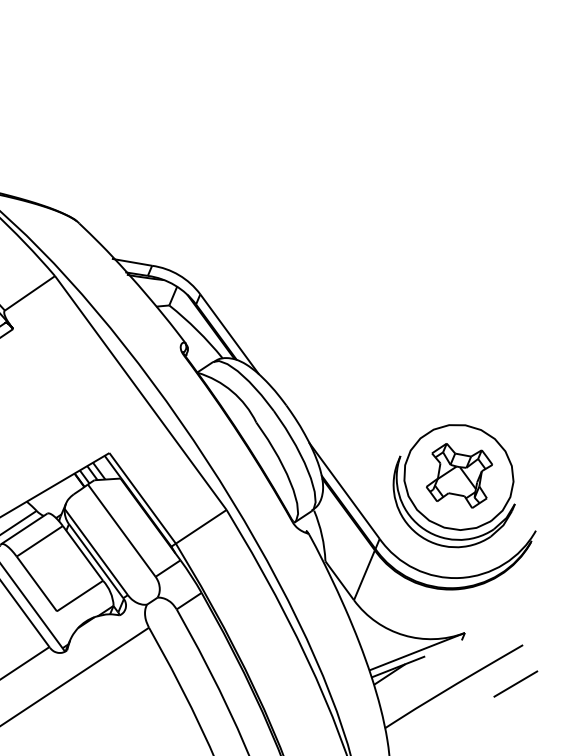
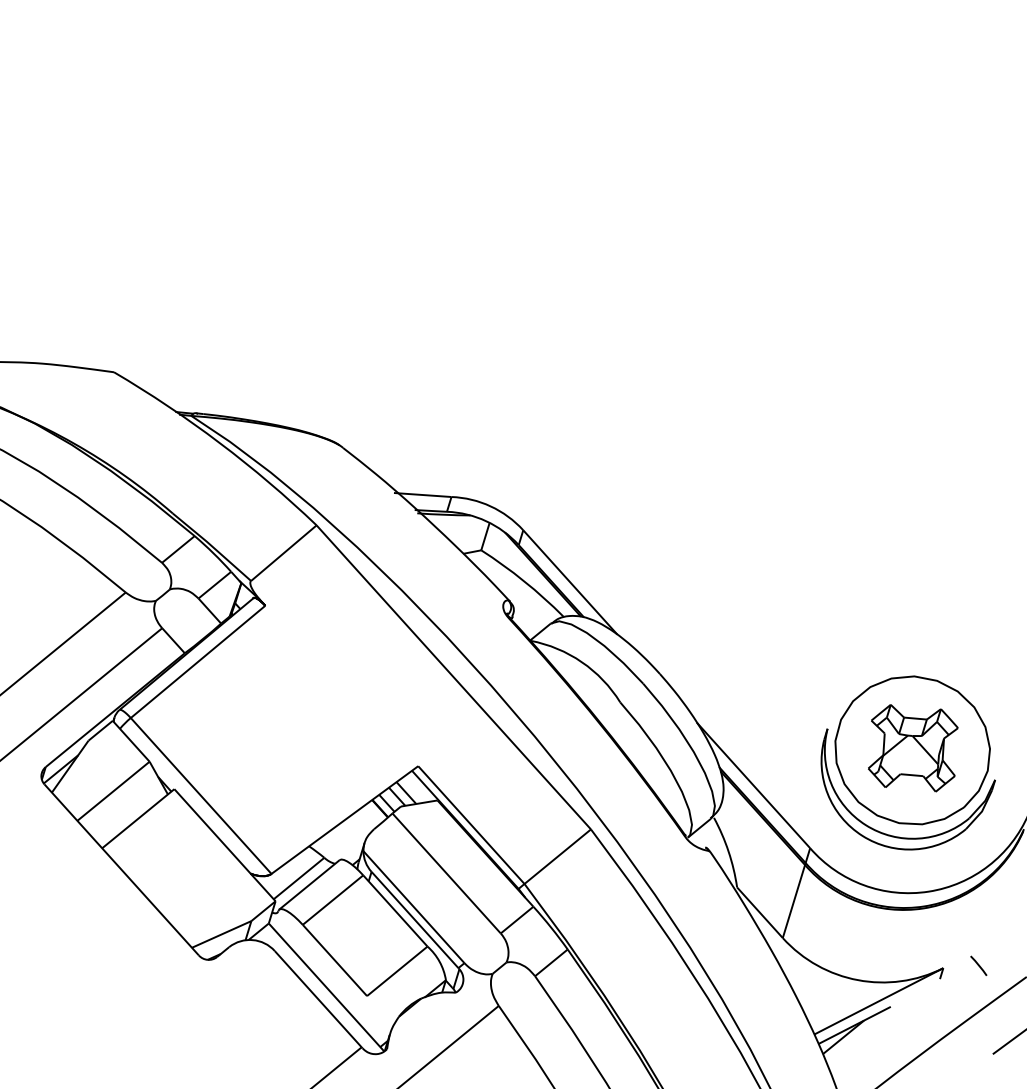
line: (489, 633) -> (978, 965), added

